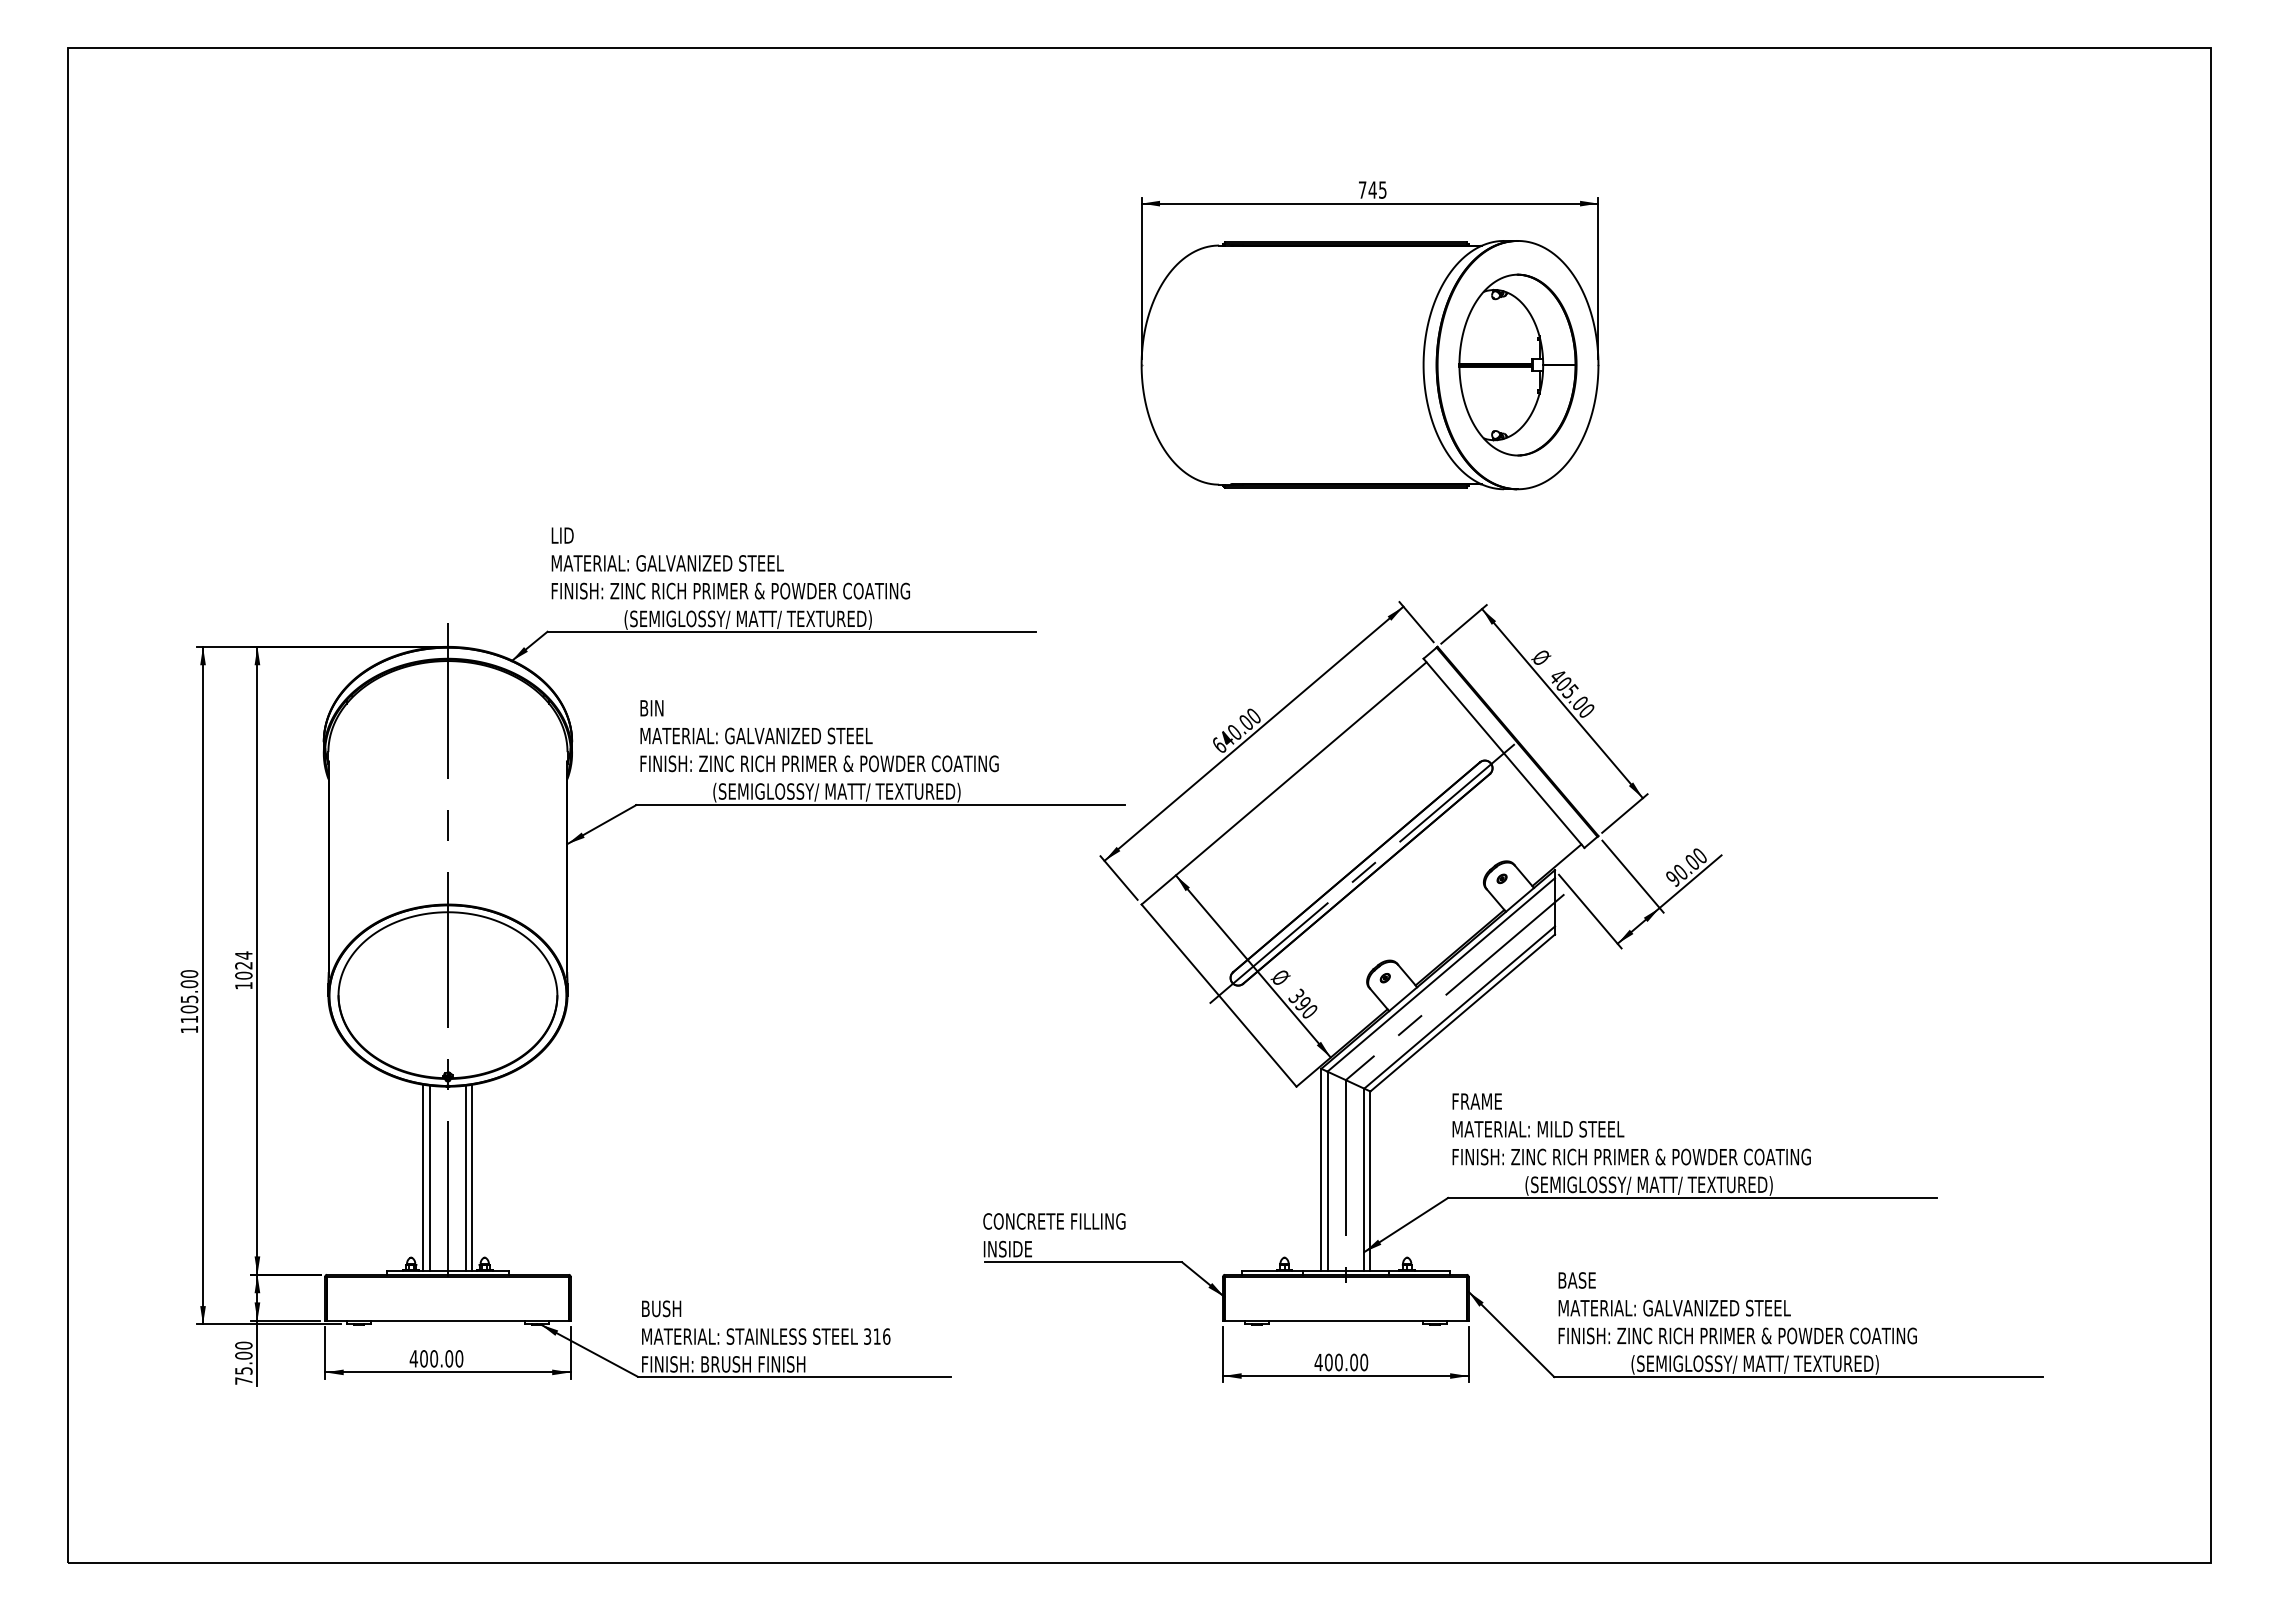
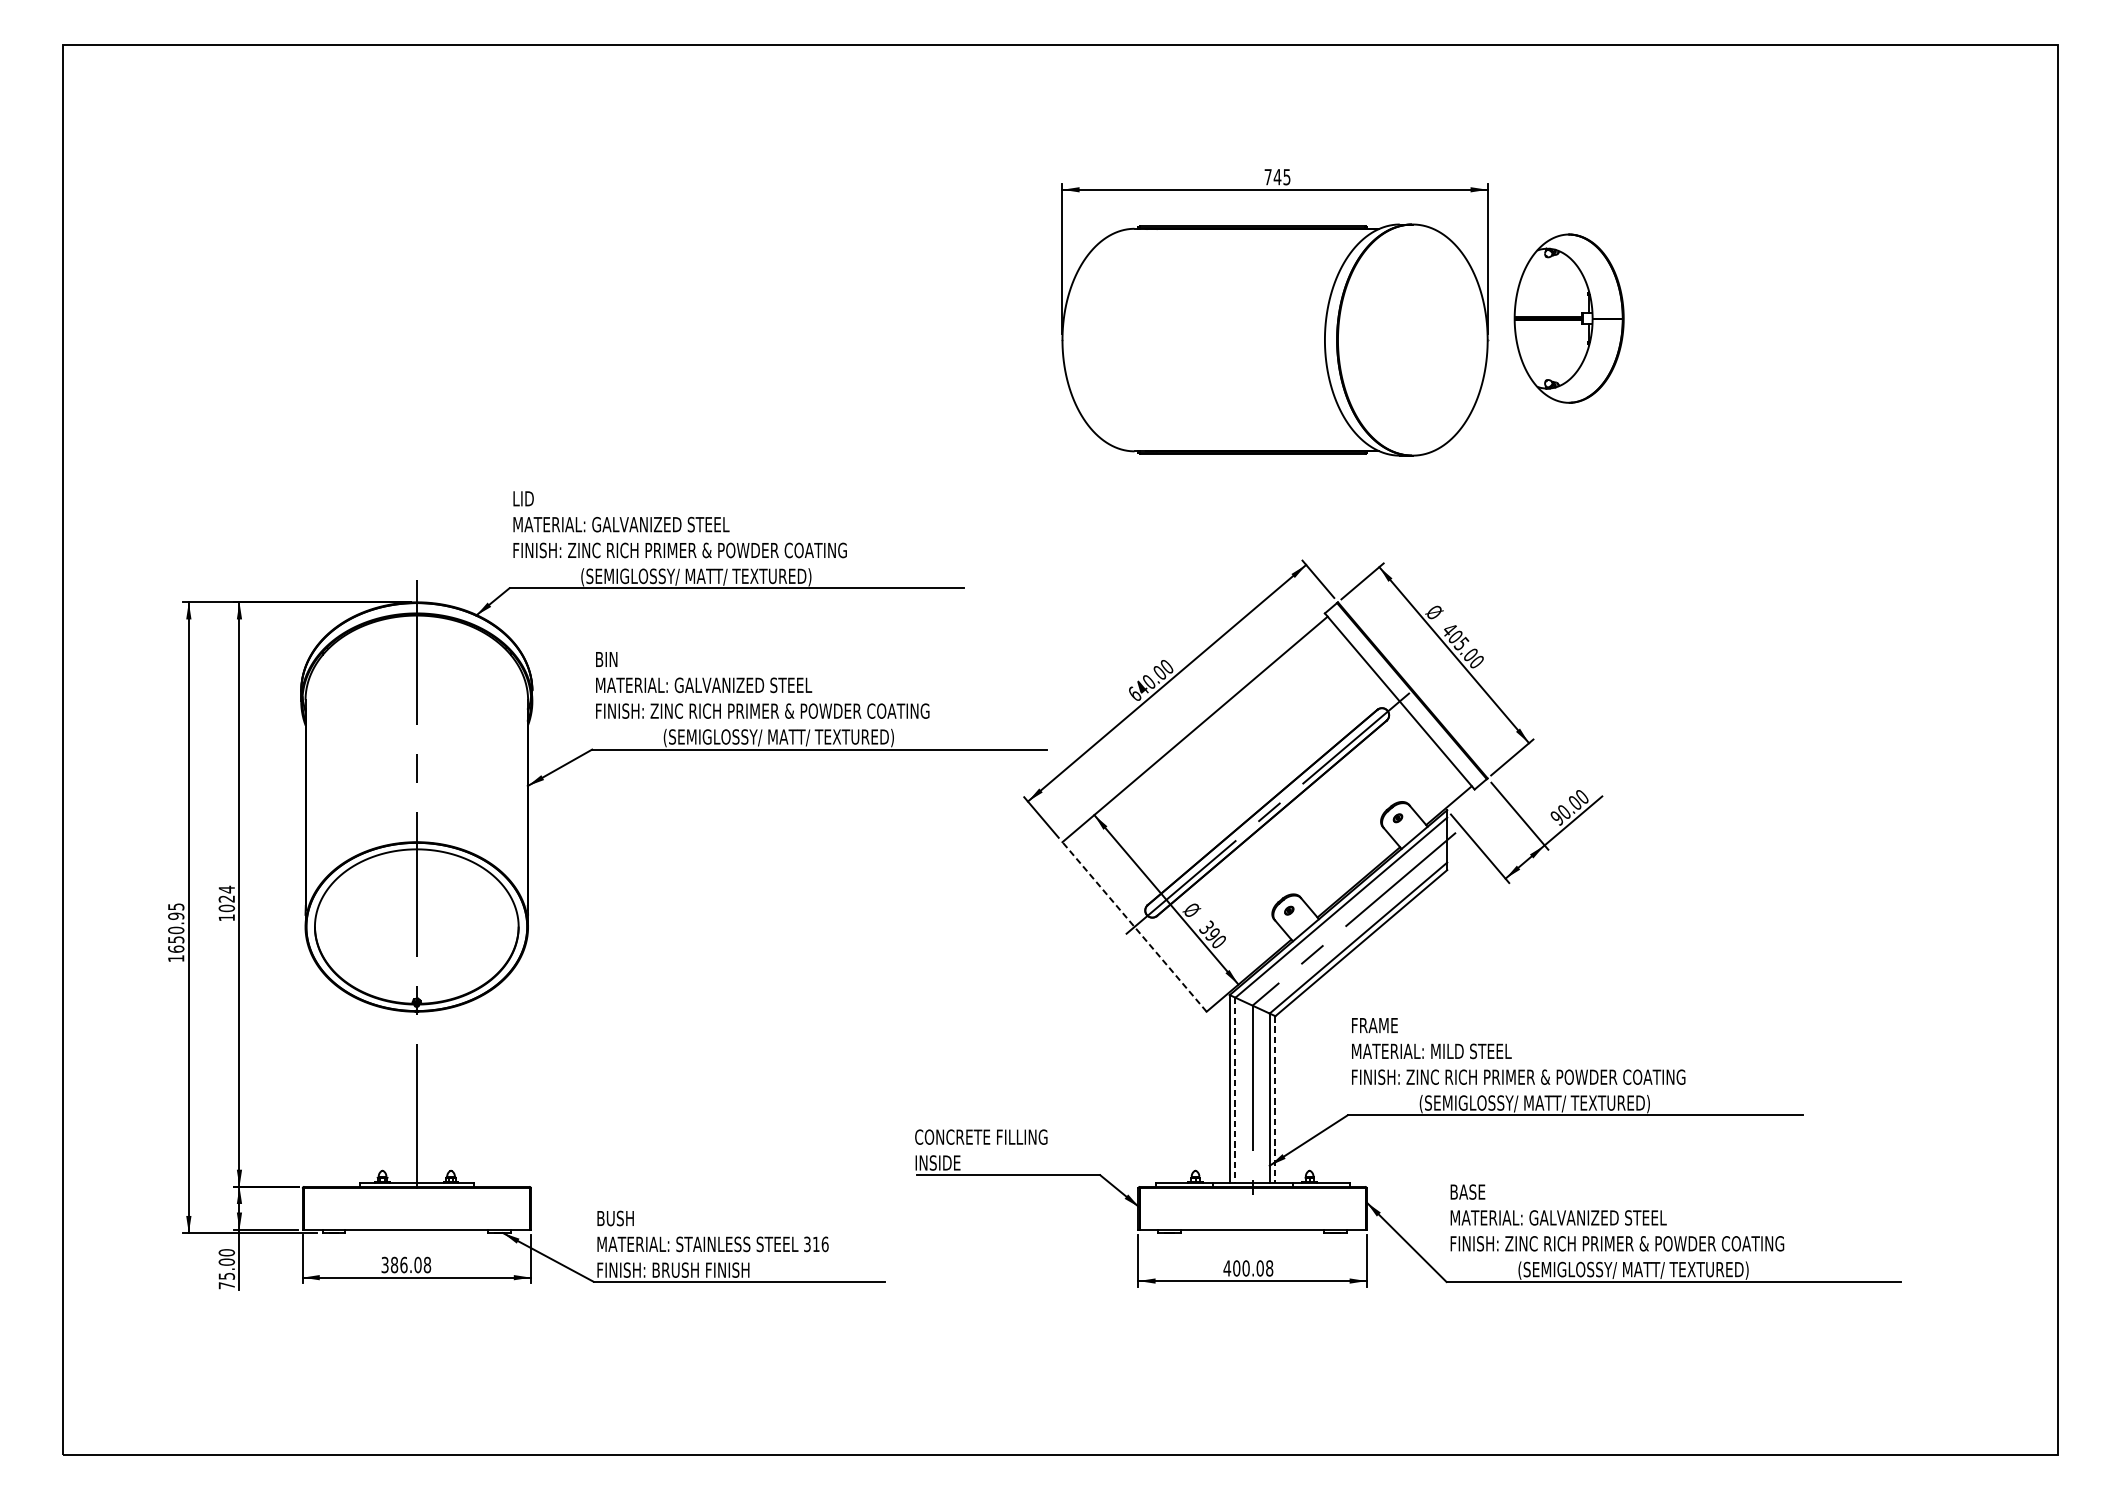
part: (1517, 364) -> (1568, 318), moved
line: (1219, 995) -> (1134, 926), solid -> dashed
text: (189, 996) -> (176, 927), 1105.00 -> 1650.95
line: (1327, 1171) -> (1235, 1090), solid -> dashed
line: (423, 1177) -> (394, 1096), removed
line: (472, 1177) -> (439, 1096), removed
line: (429, 1178) -> (399, 1097), removed
line: (466, 1178) -> (434, 1097), removed
line: (1370, 1181) -> (1275, 1099), solid -> dashed
text: (436, 1358) -> (406, 1264), 400.00 -> 386.08
text: (1364, 1362) -> (1269, 1268), 400.00 -> 400.08

